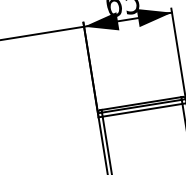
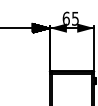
hatch: (65, 28) -> (40, 27), added

